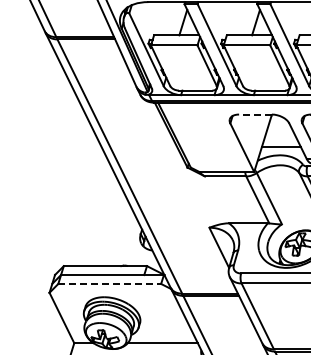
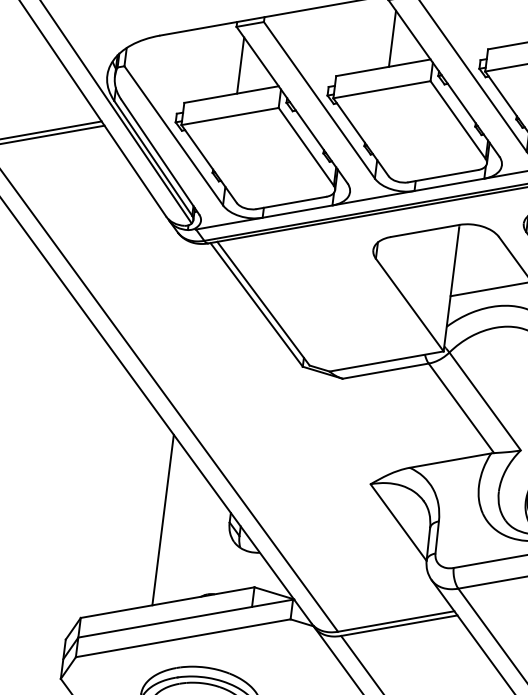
line: (254, 114) -> (423, 231), dashed -> solid
line: (110, 227) -> (164, 520), added
line: (110, 283) -> (184, 637), dashed -> solid

